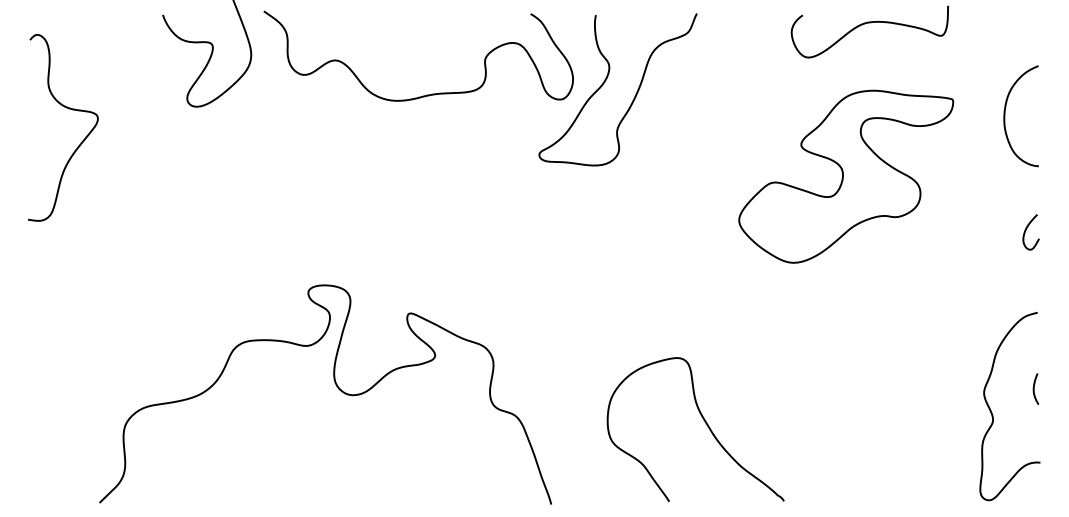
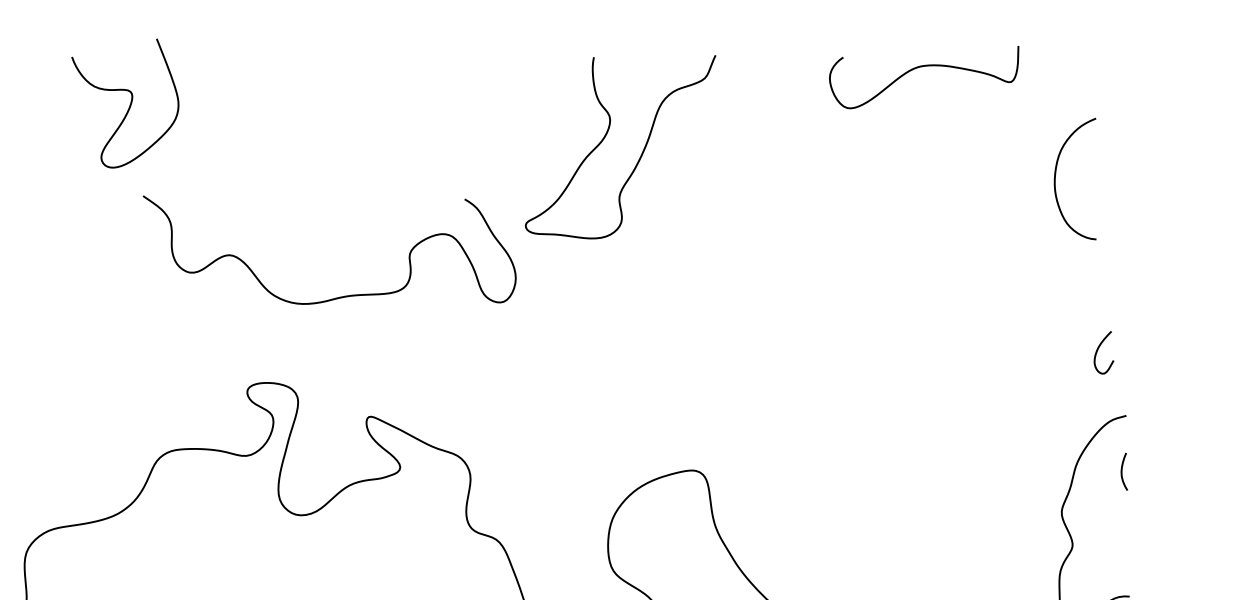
curve: (426, 94) -> (339, 296), moved
curve: (1005, 116) -> (1056, 179), moved
part: (846, 176) -> (895, 251), removed
curve: (1026, 230) -> (1098, 350), moved
curve: (1034, 388) -> (1122, 471), moved

